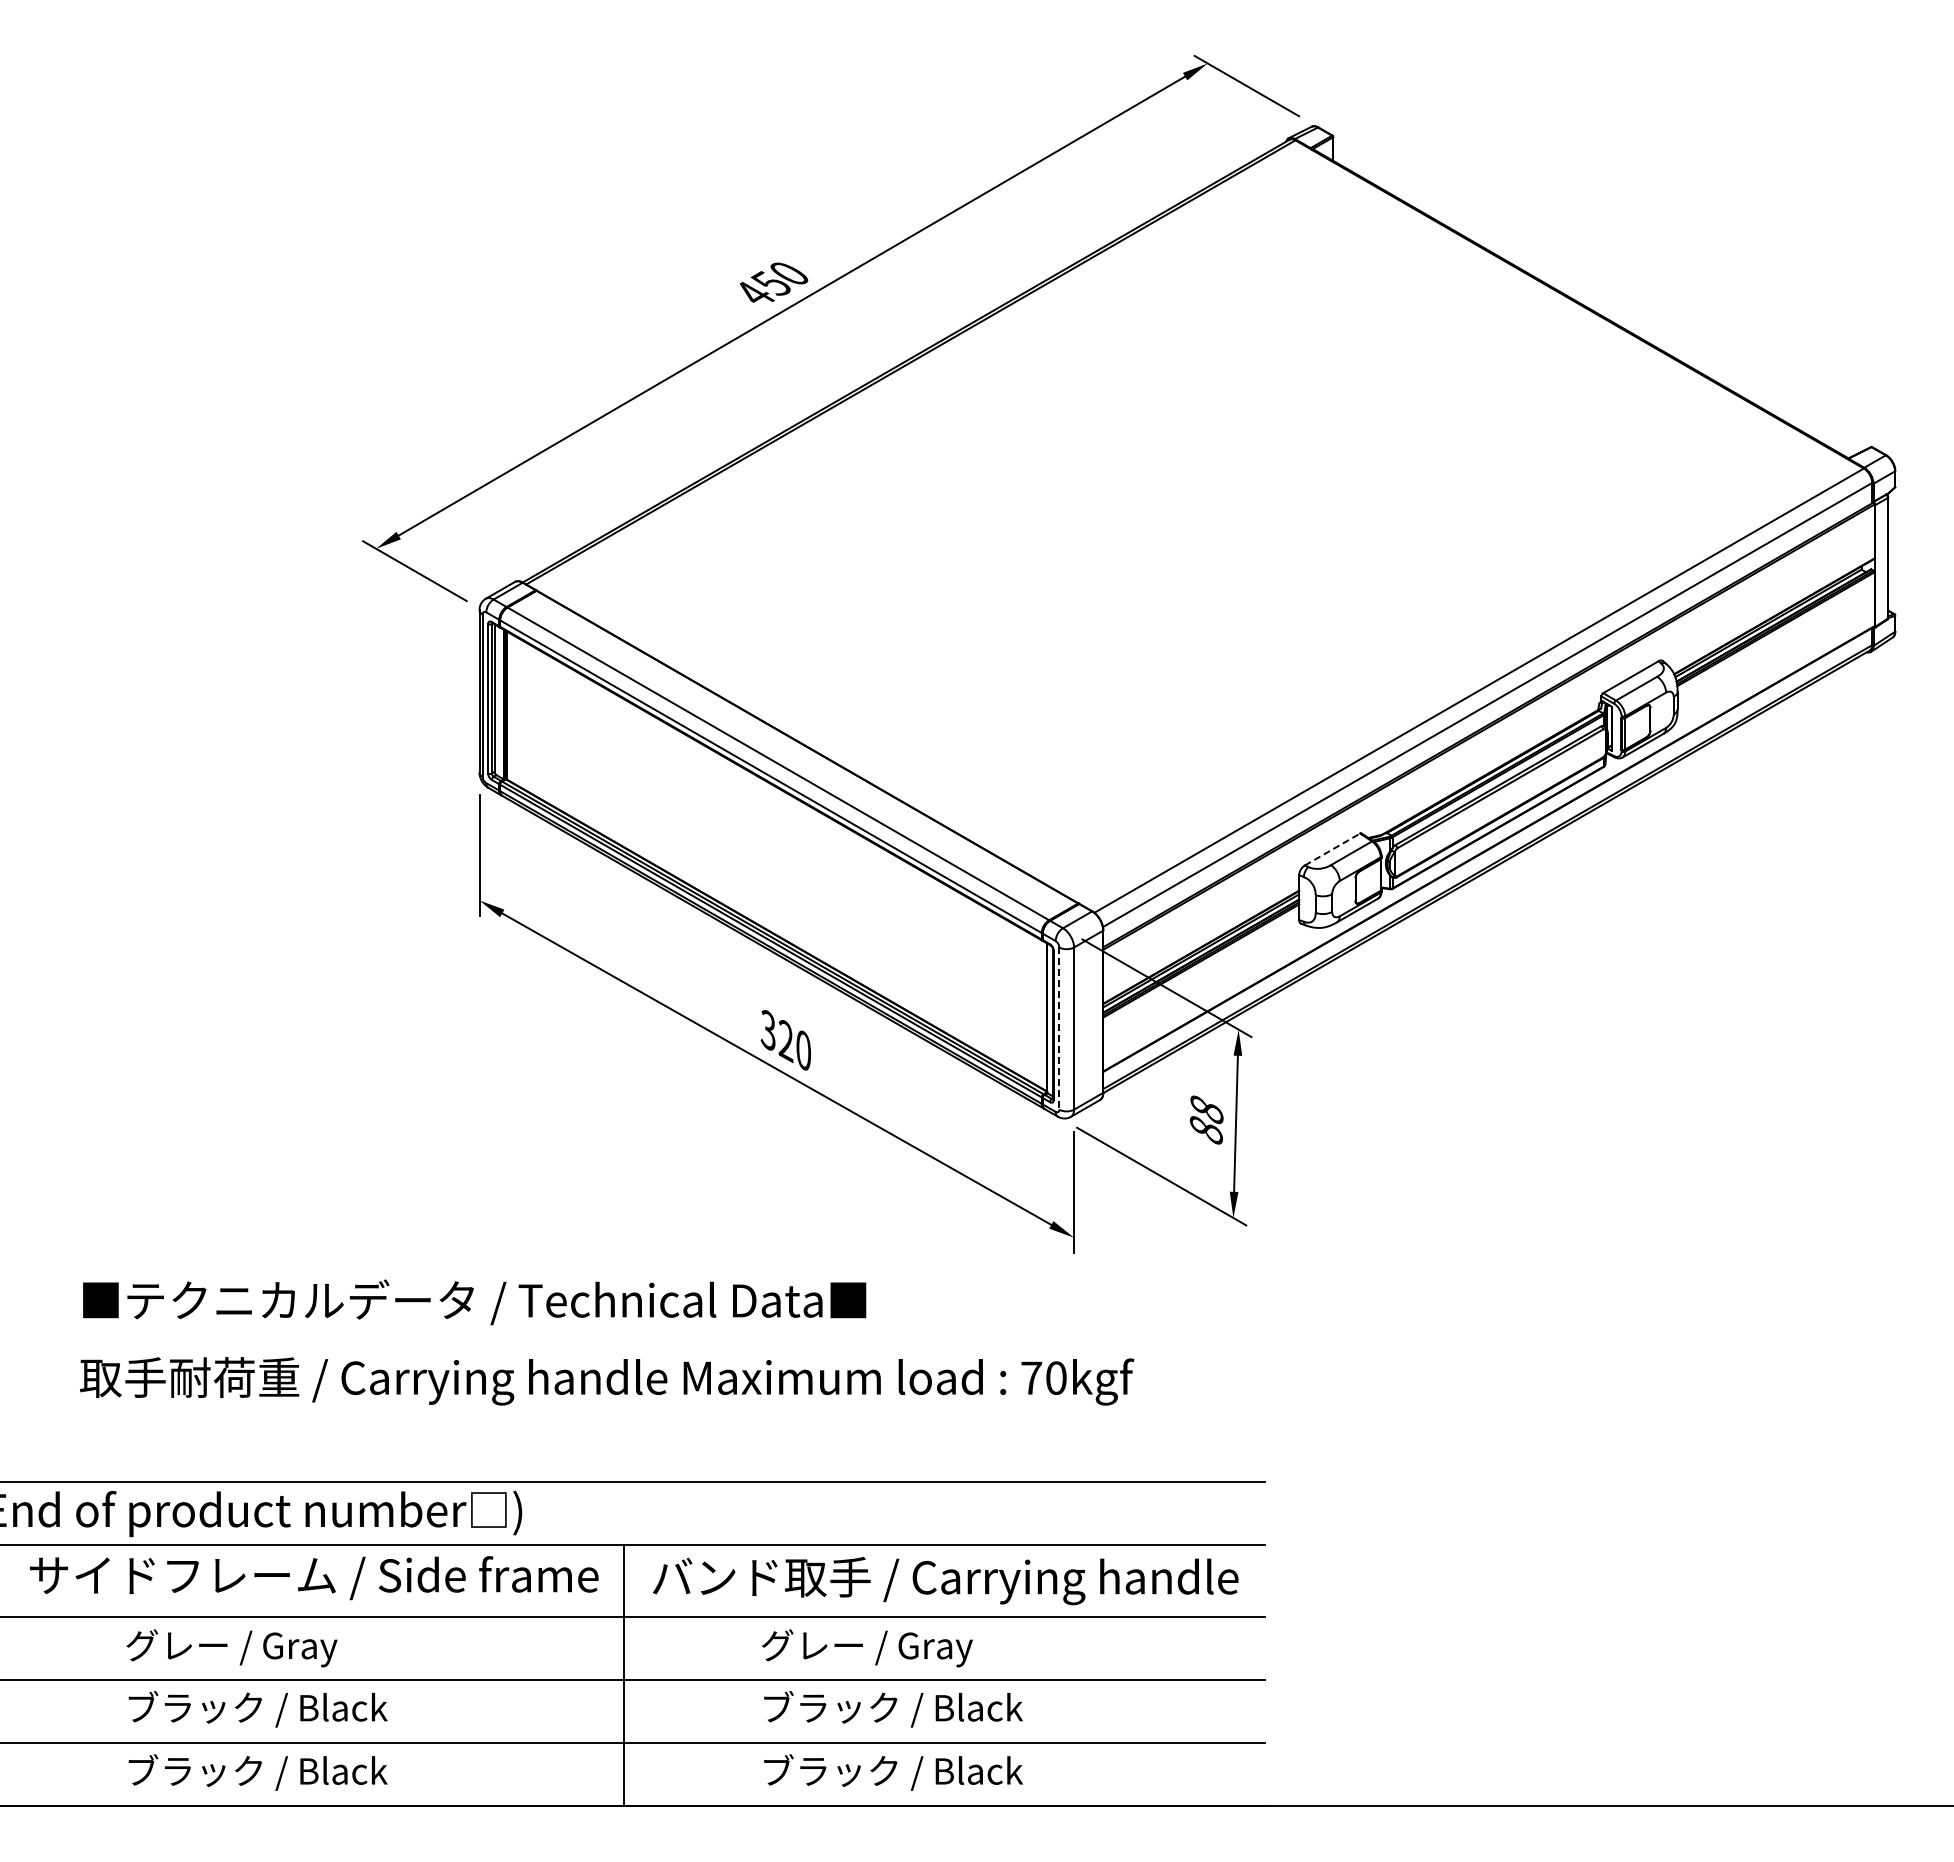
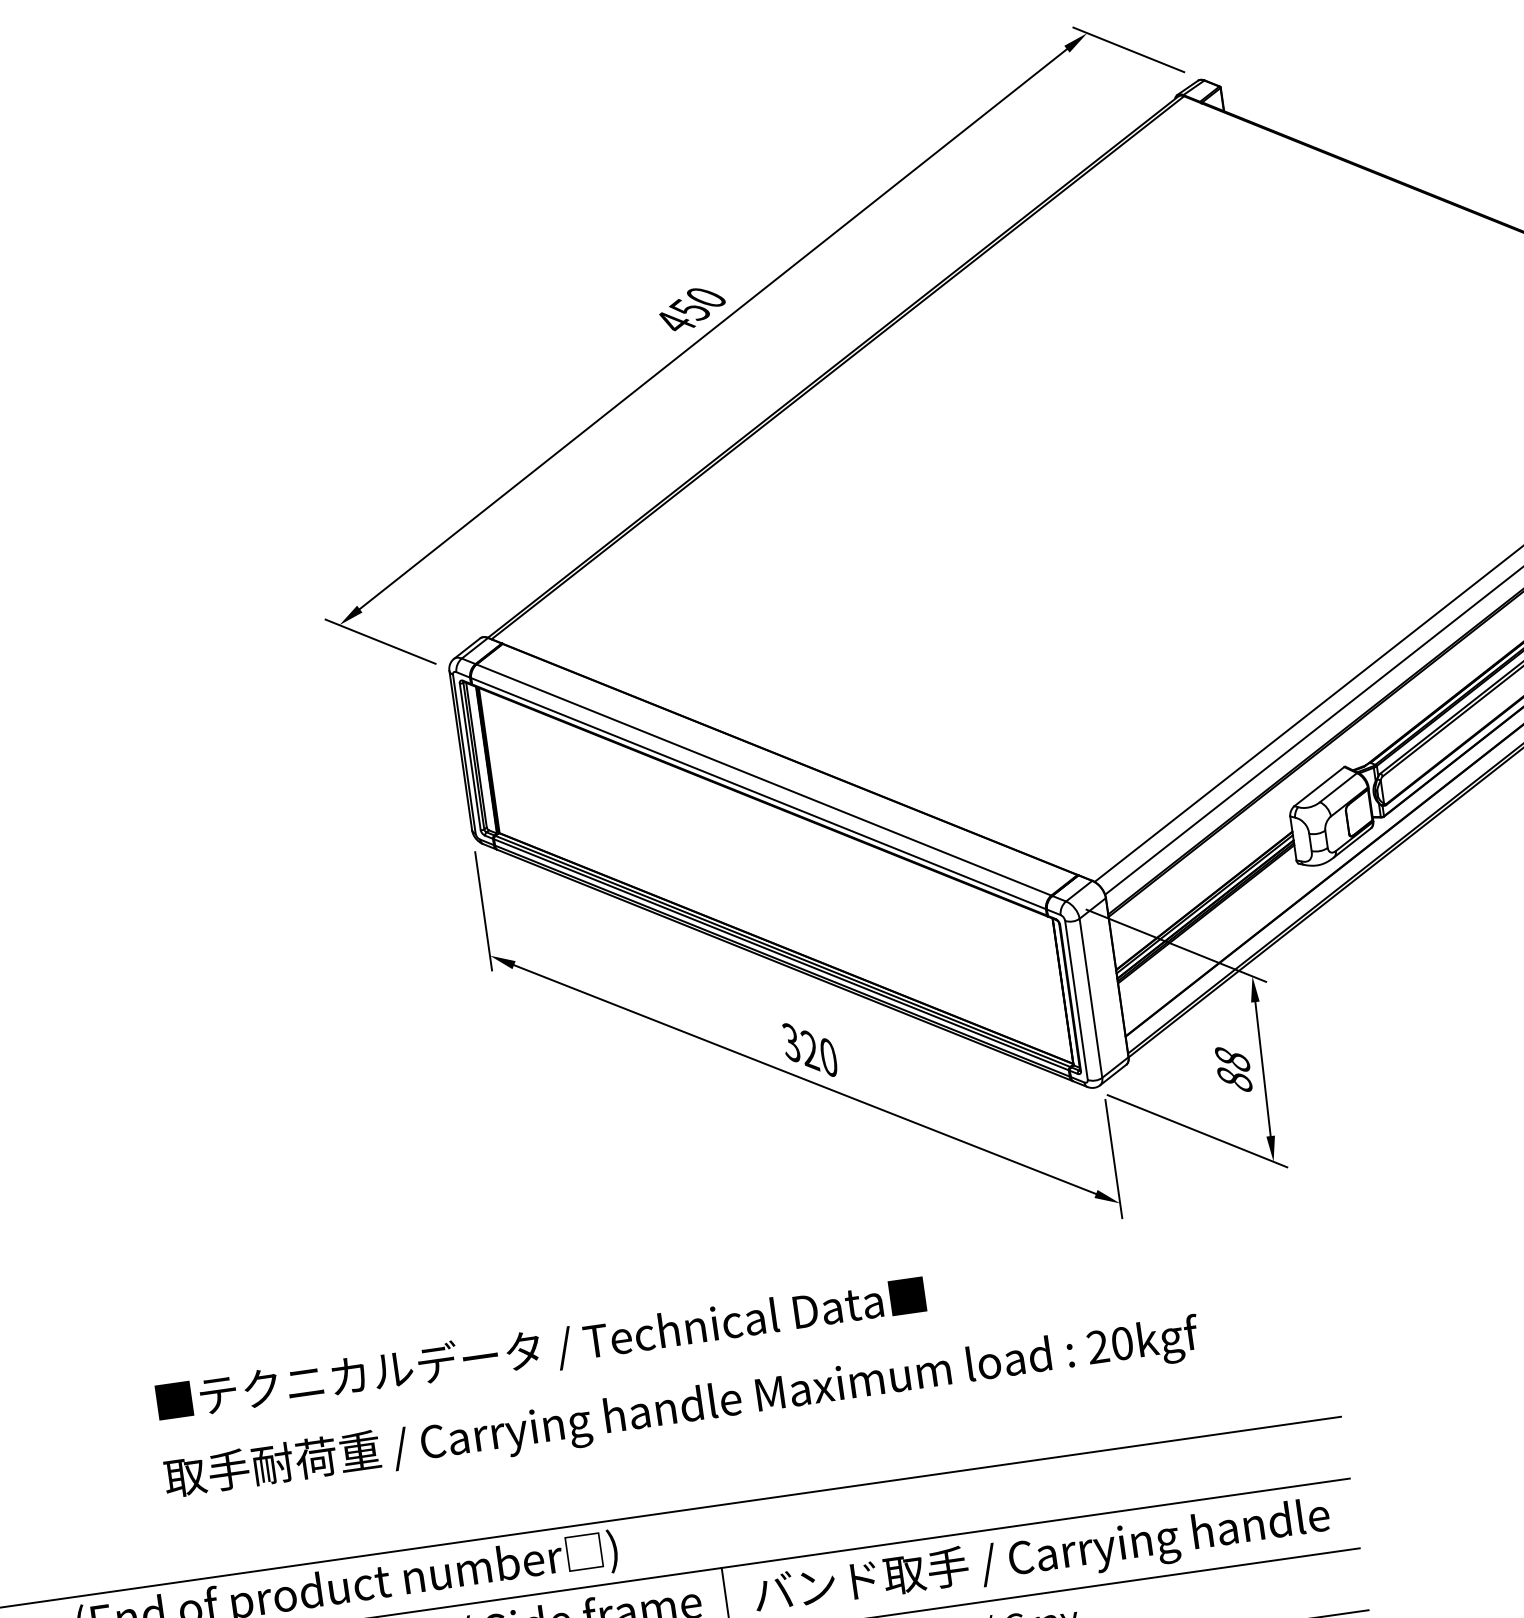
line: (1332, 849) -> (1319, 786), dashed -> solid
line: (1059, 1029) -> (1076, 1001), dashed -> solid
text: (1031, 1377) -> (1097, 1346), 70kgf -> 20kgf

